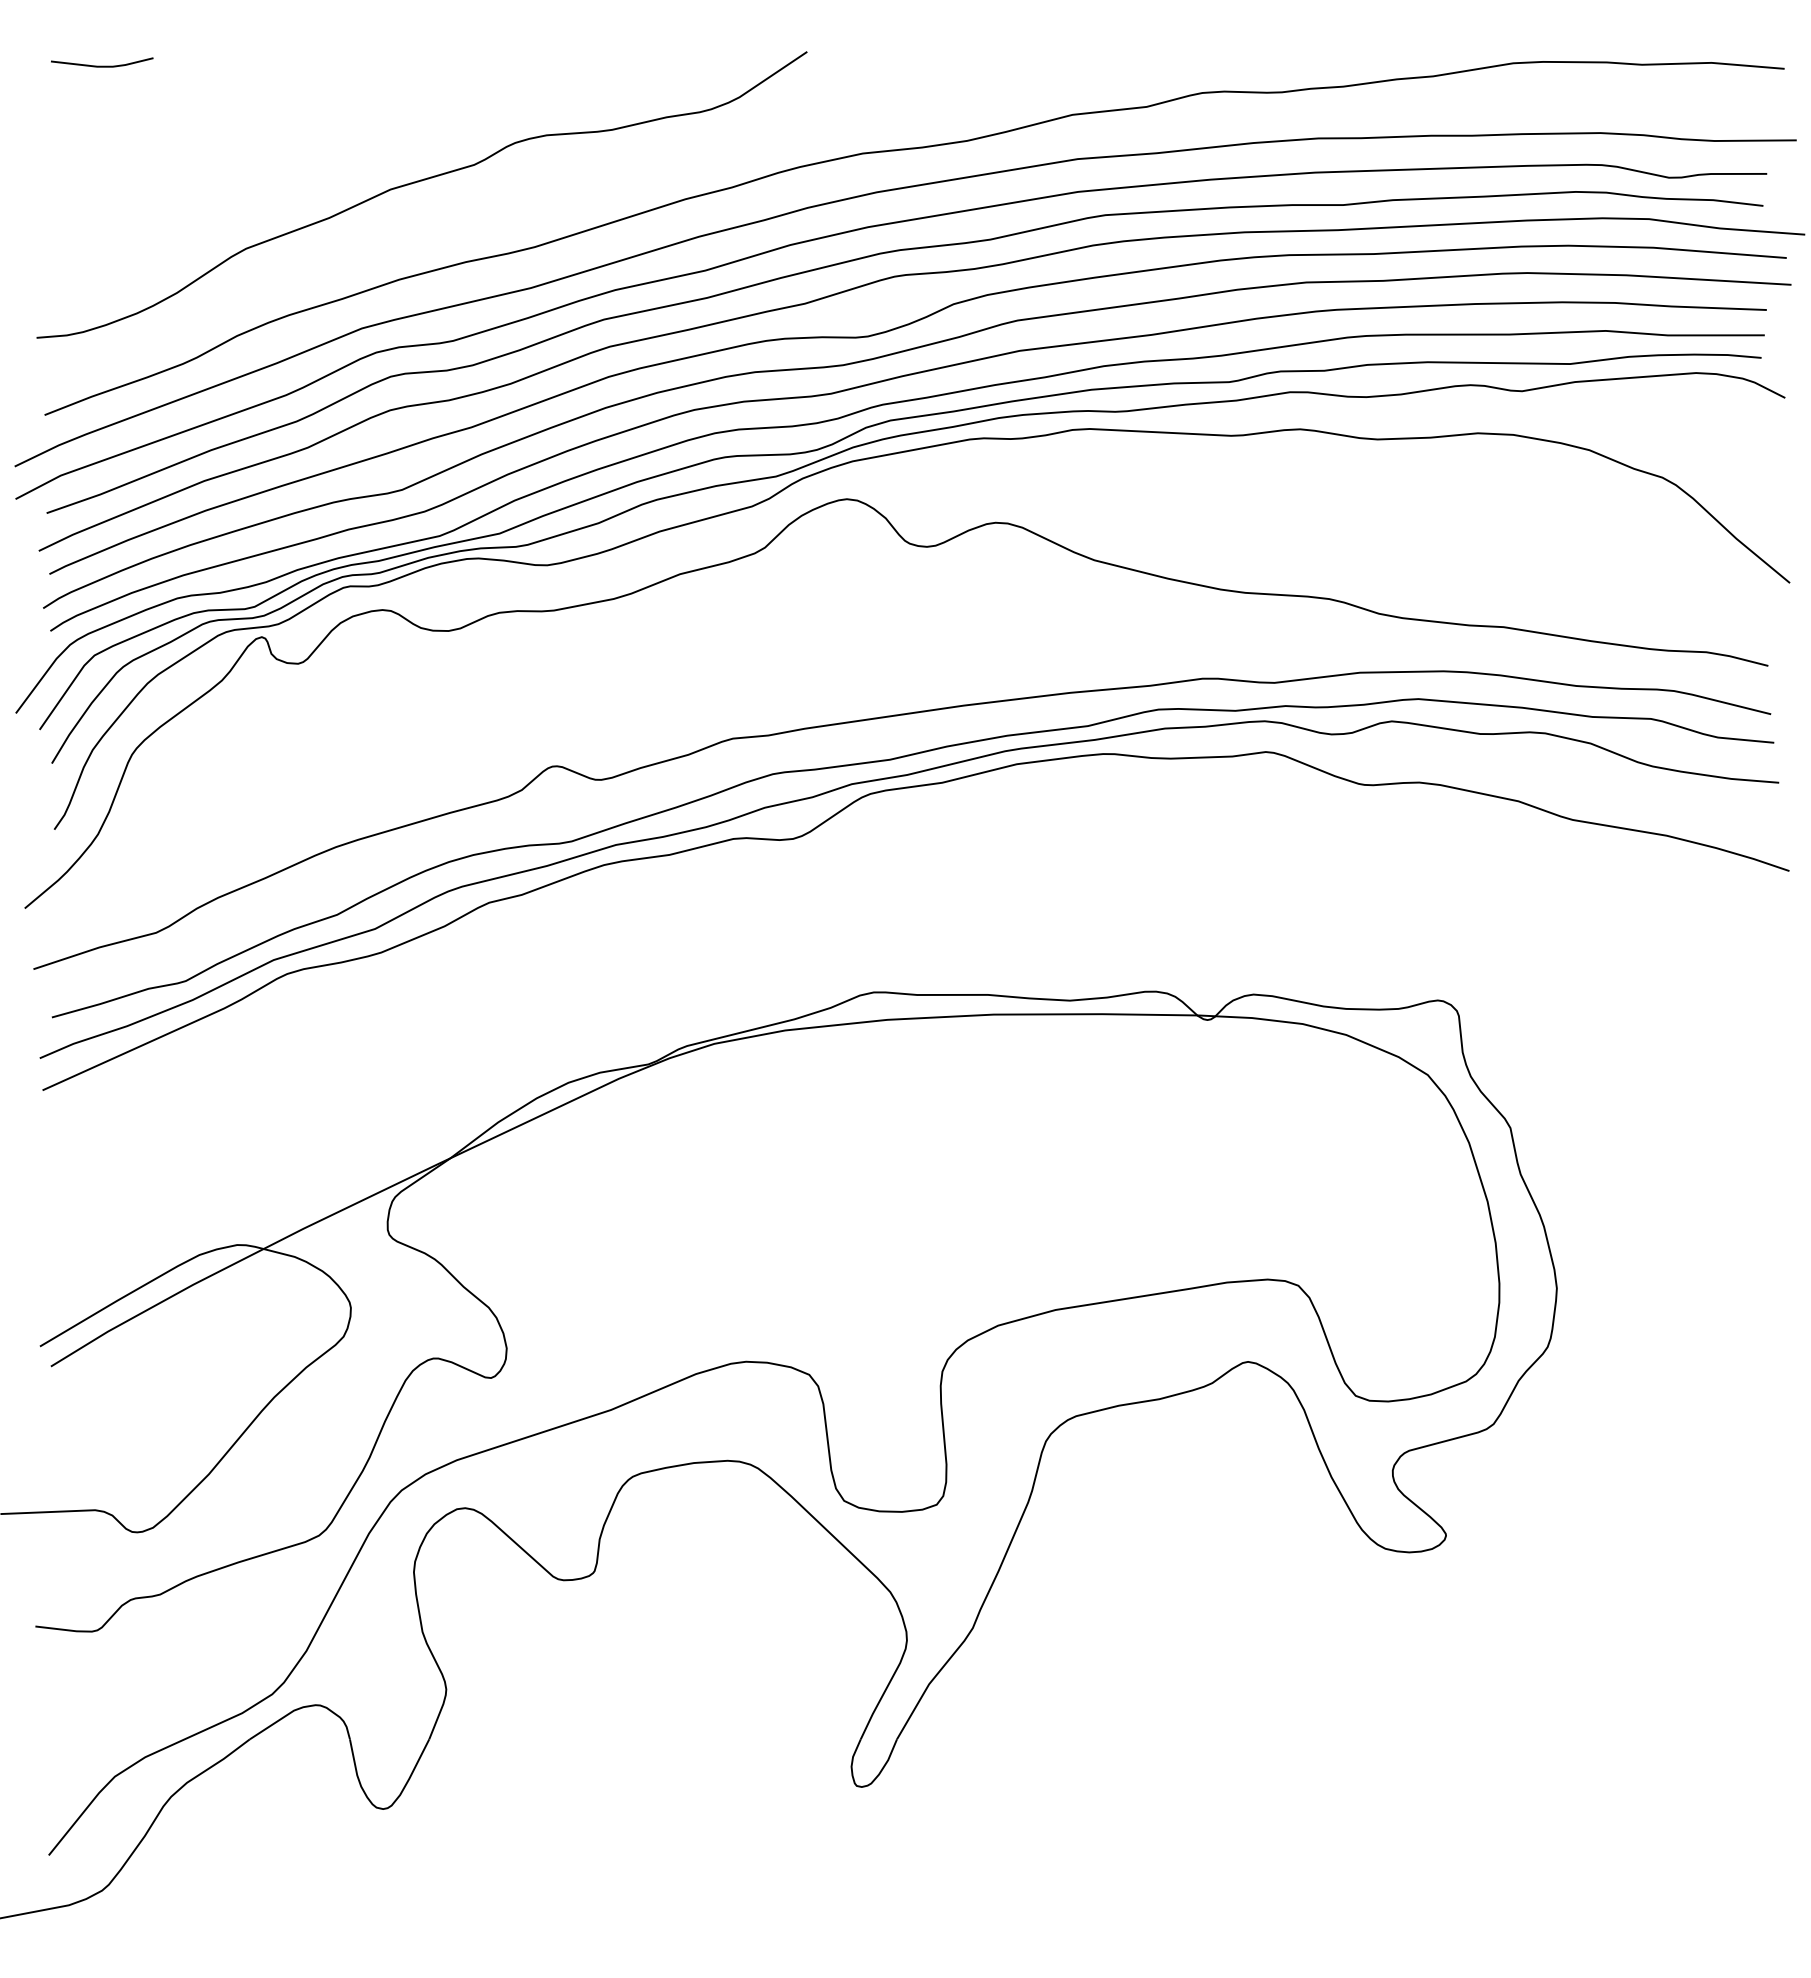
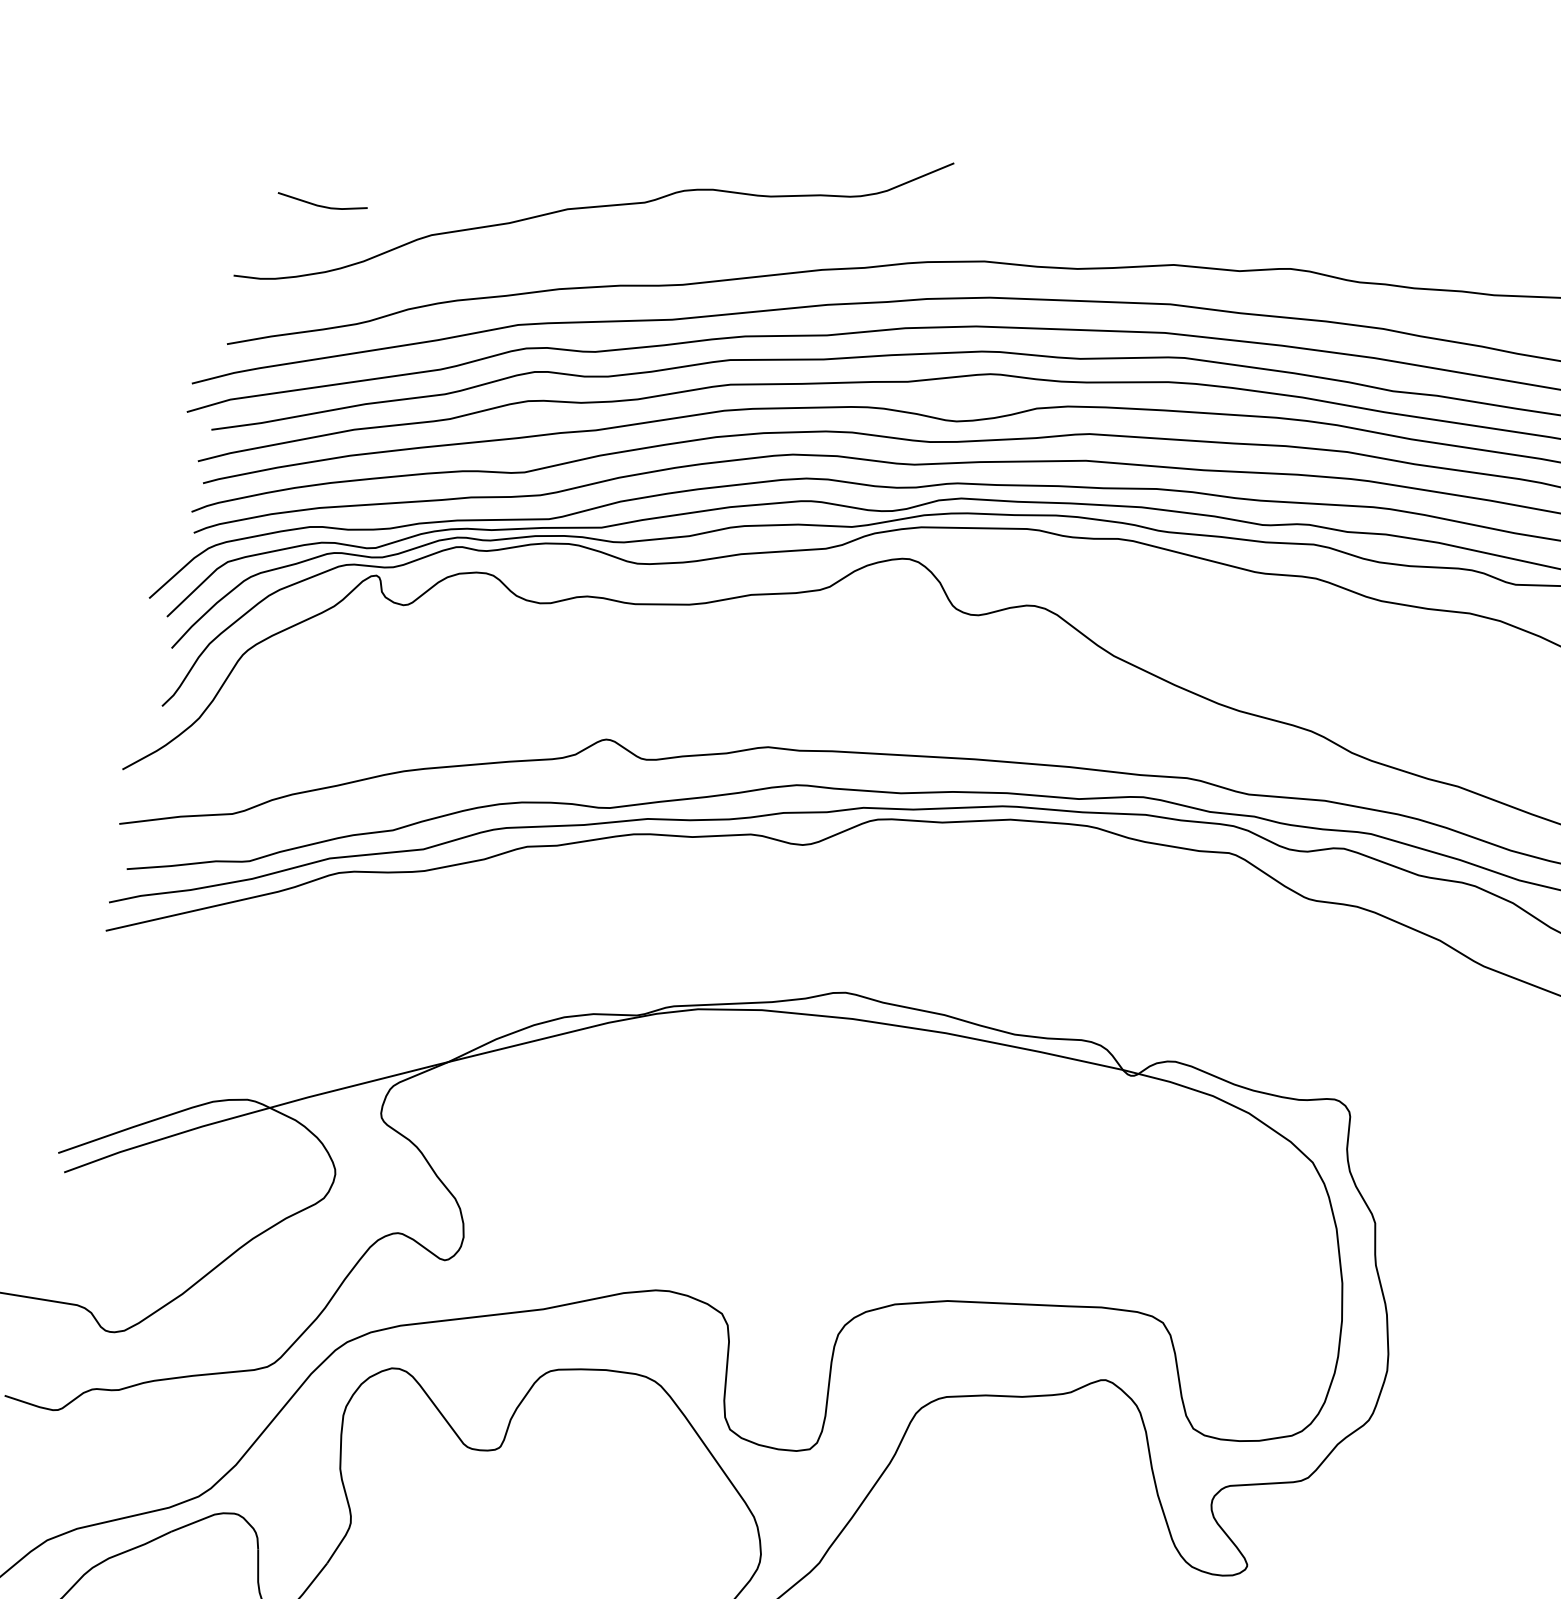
line: (102, 65) -> (322, 205), moved

